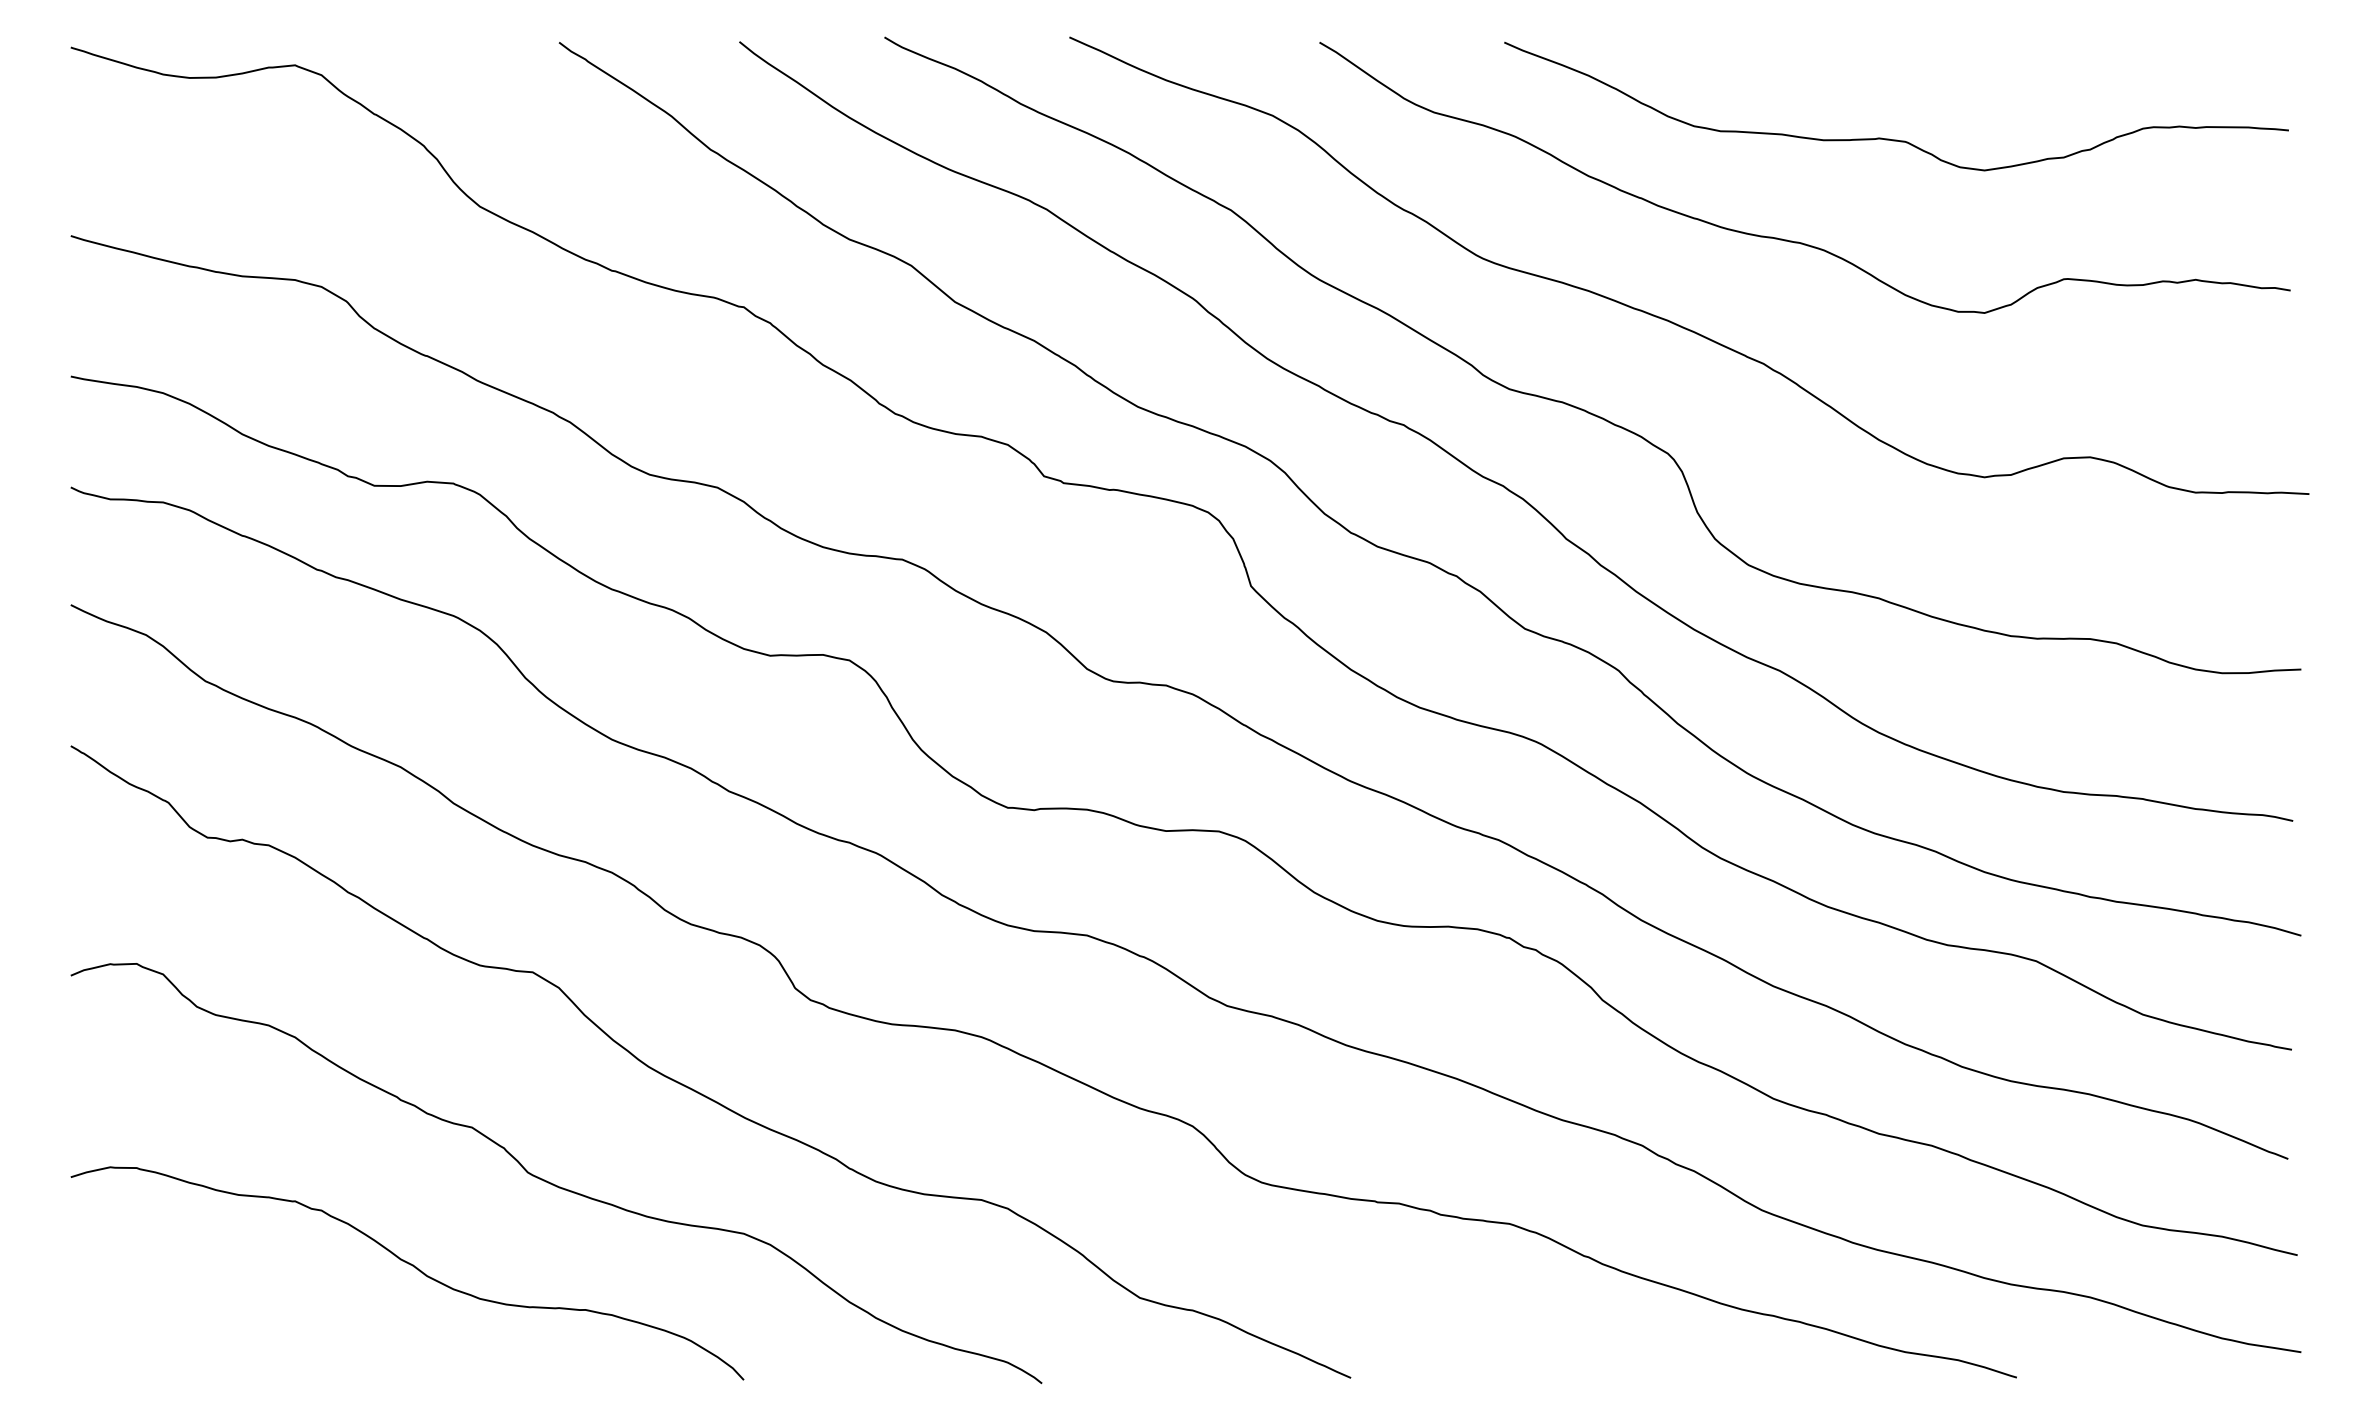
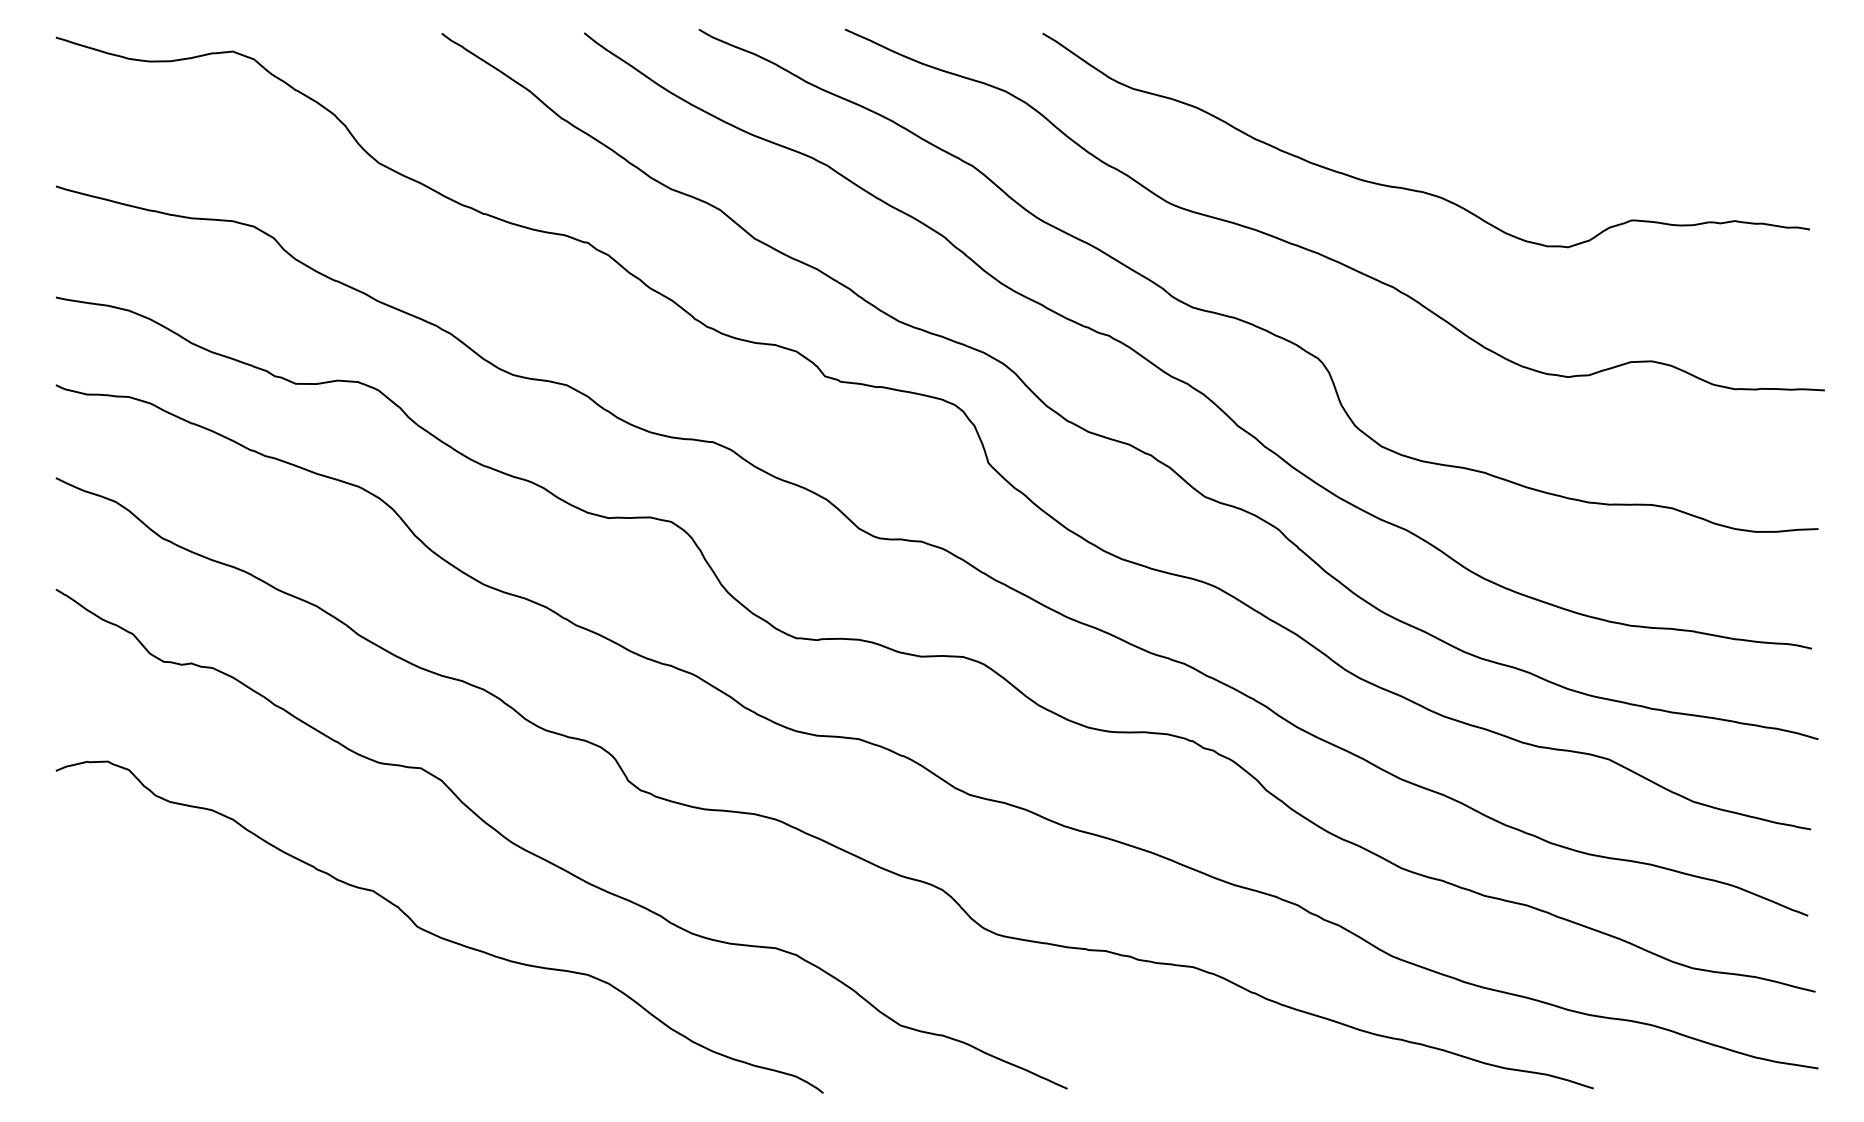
curve: (1892, 138) -> (1495, 109), removed
curve: (410, 1266) -> (324, 1000), removed

